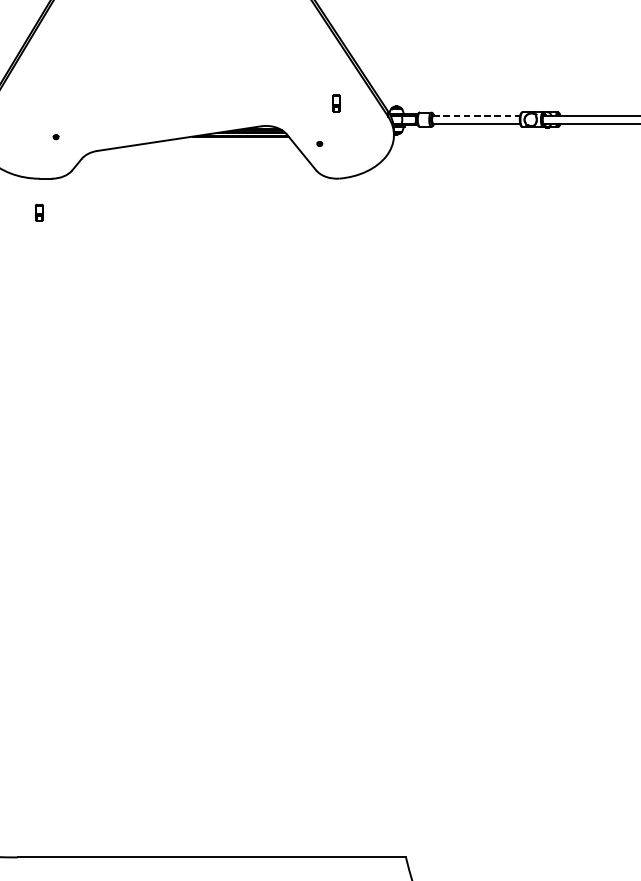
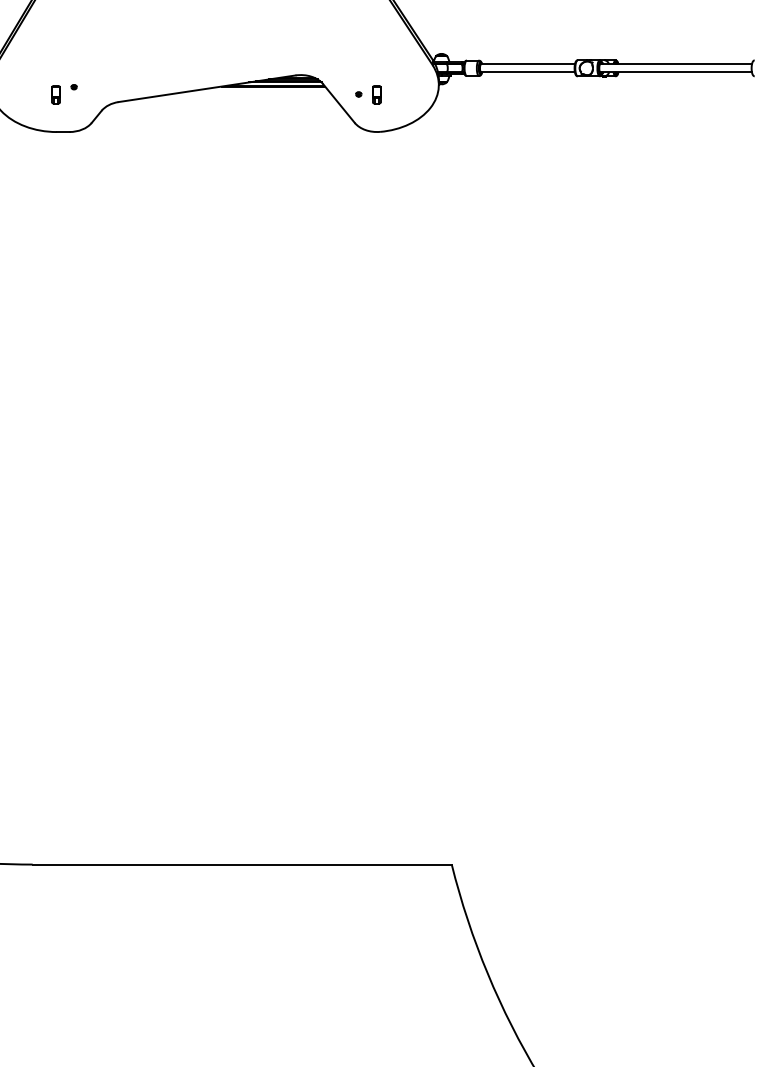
part: (336, 103) -> (376, 94), moved
line: (477, 116) -> (528, 64), dashed -> solid
part: (38, 212) -> (55, 94), moved

